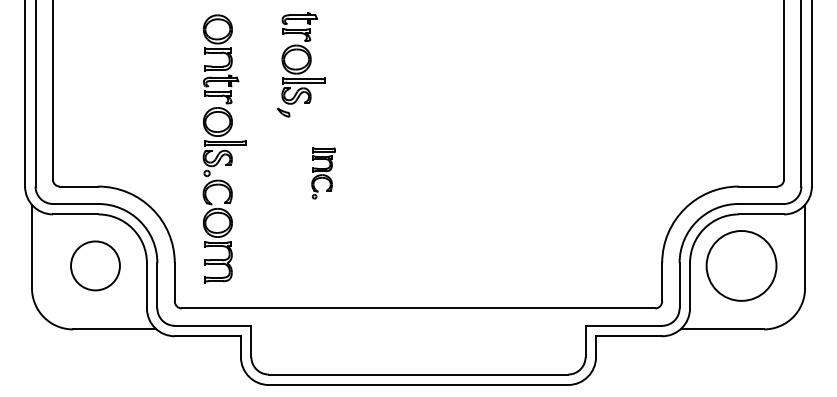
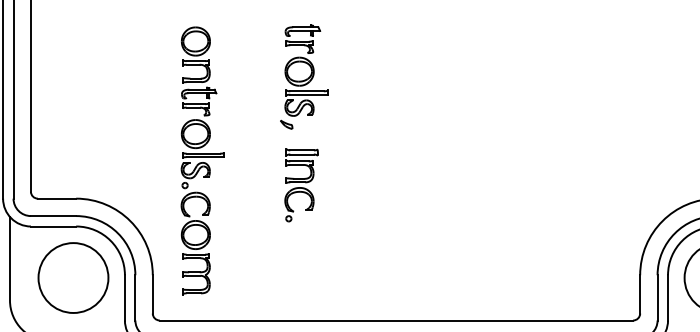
part: (301, 64) -> (304, 76), moved
part: (323, 173) -> (301, 185), size x1.43
circle: (95, 265) -> (73, 277), size x1.43

